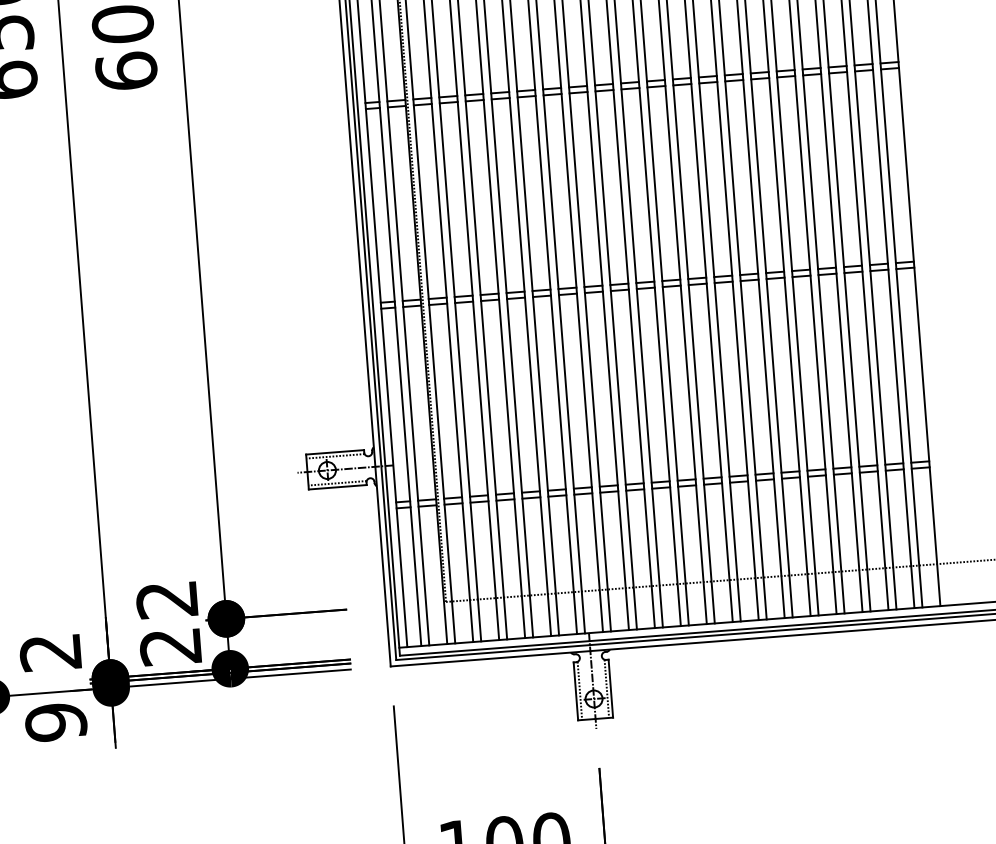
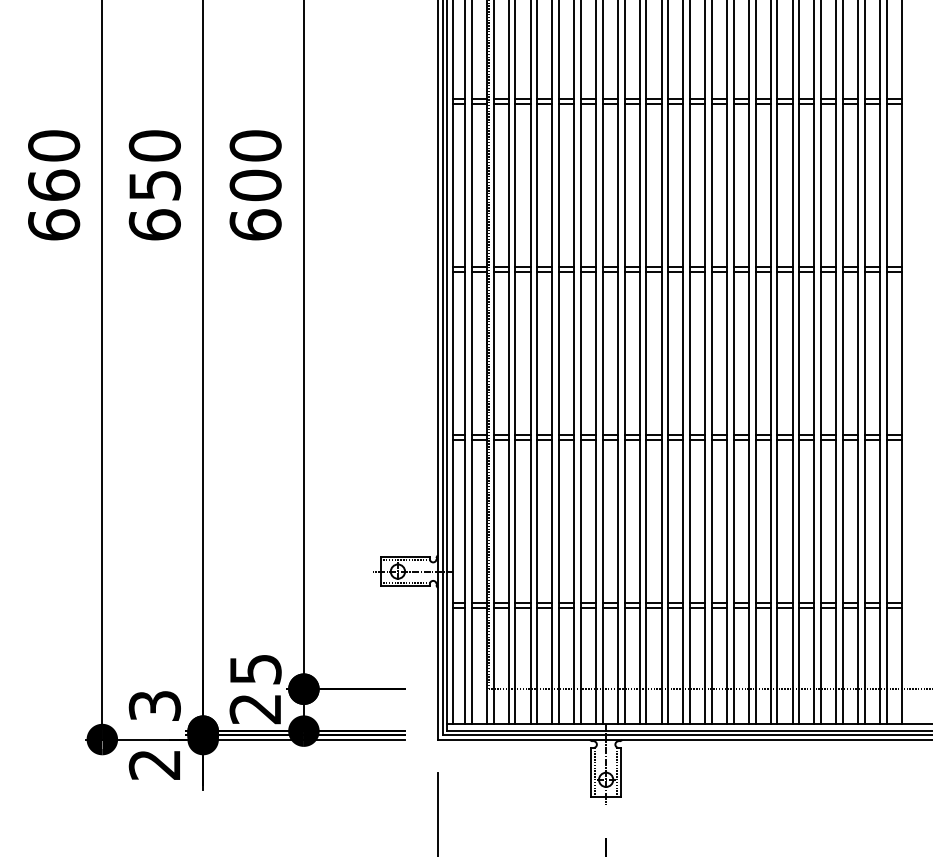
text: (167, 599) -> (255, 669), 22 -> 25
text: (50, 653) -> (154, 706), 2 -> 3
text: (55, 722) -> (154, 764), 9 -> 2

